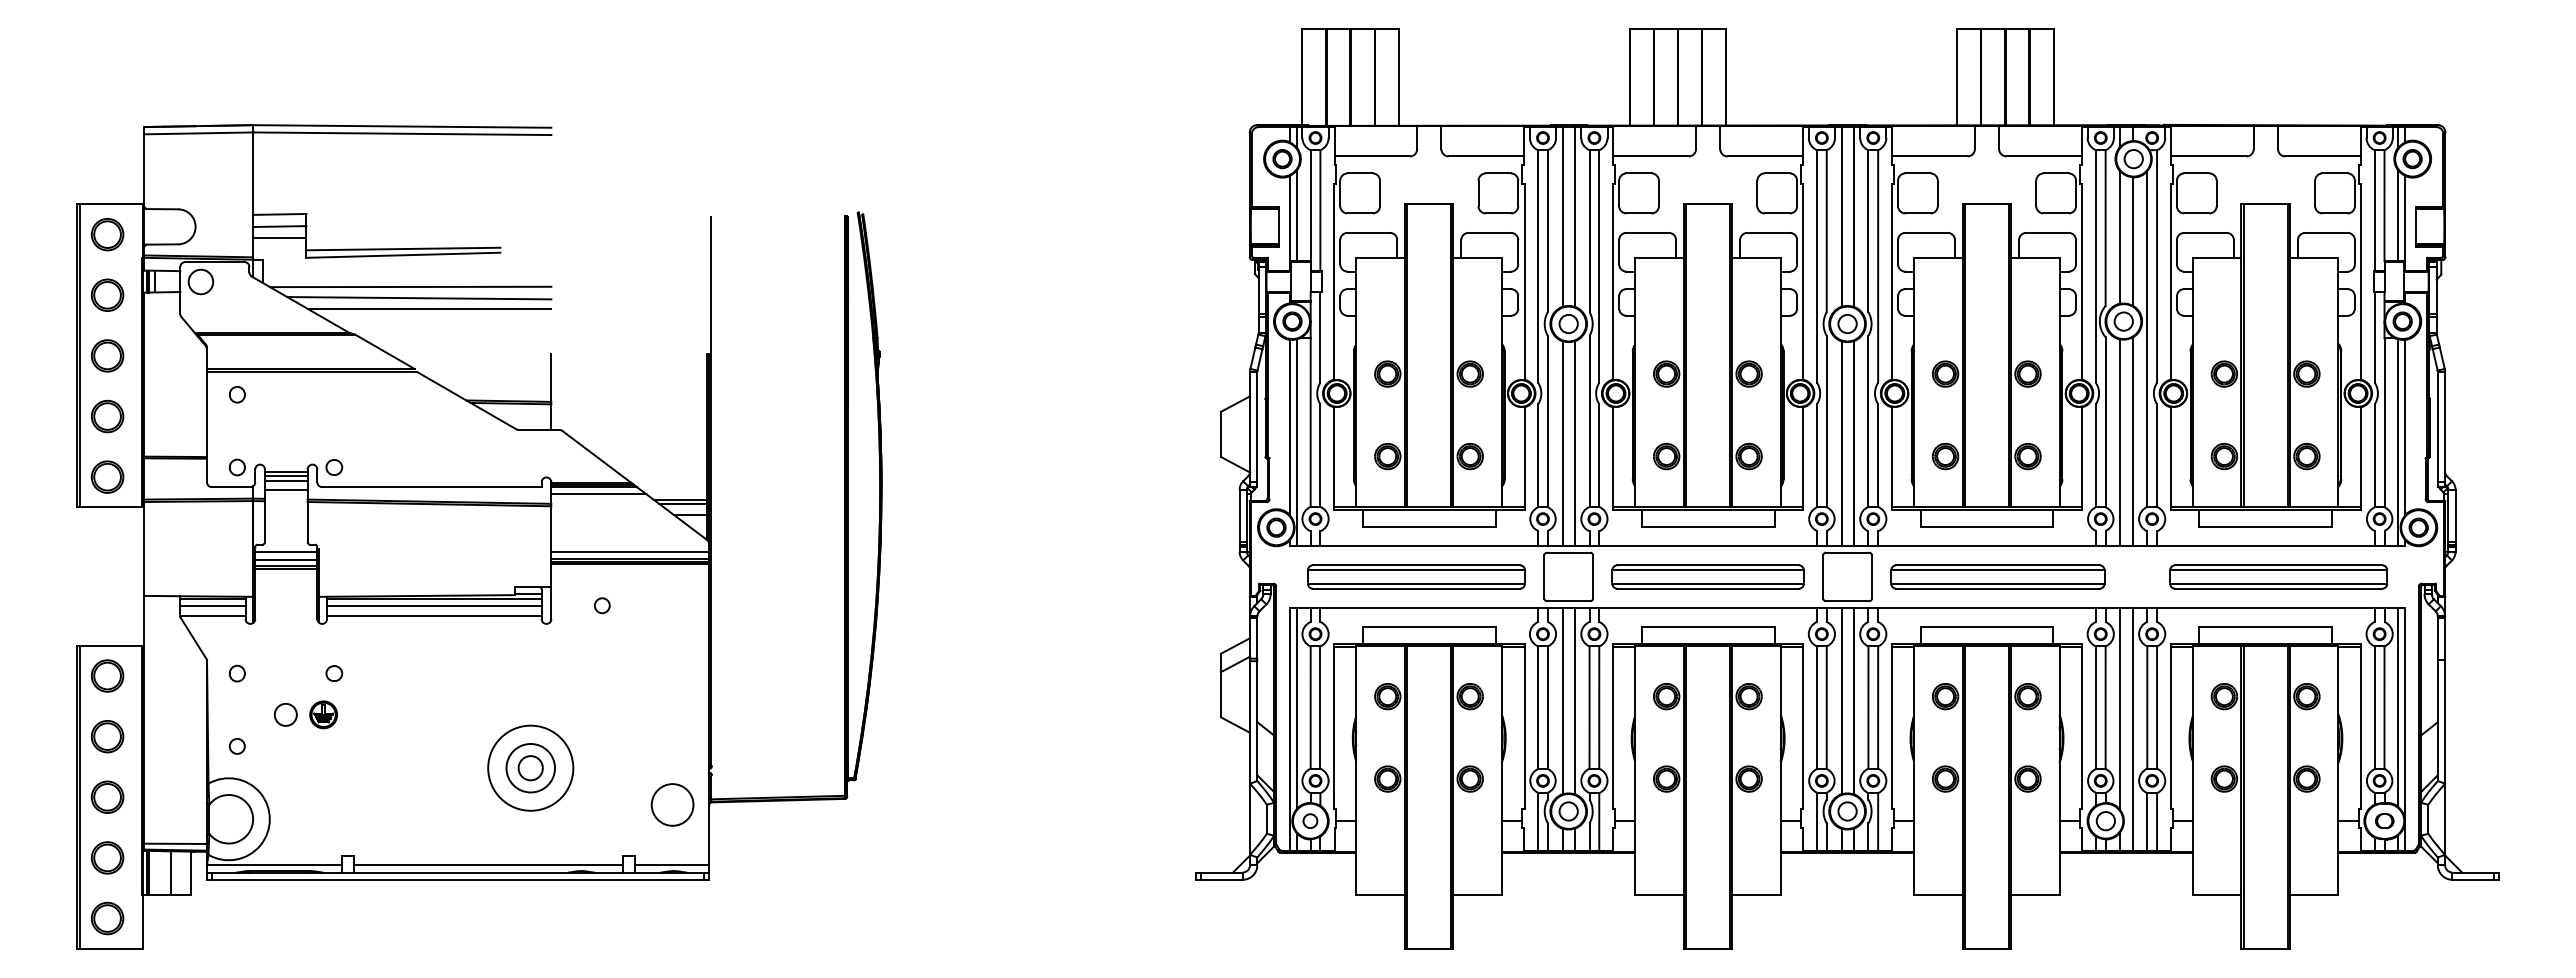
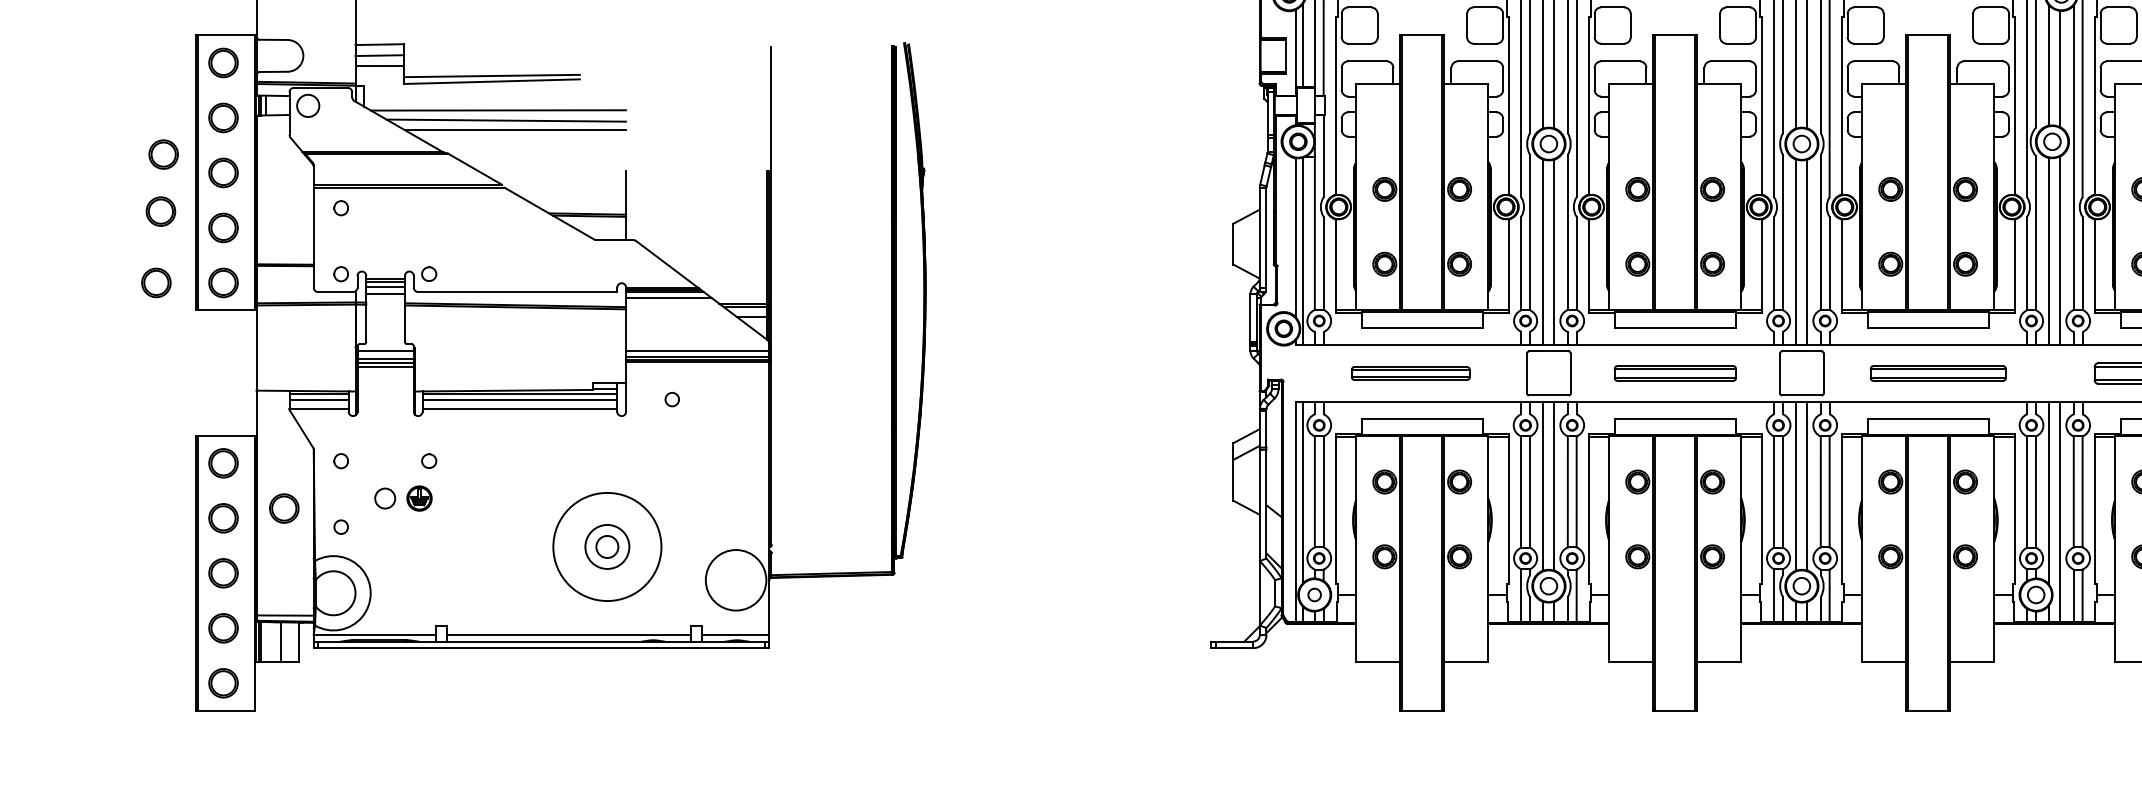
part: (41, 335) -> (163, 154), added
part: (38, 398) -> (160, 211), added
part: (33, 476) -> (156, 282), added
part: (1416, 576) -> (1410, 373), size x0.6
part: (1707, 576) -> (1674, 373), size x0.7
part: (1997, 576) -> (1937, 373), size x0.7
part: (174, 725) -> (284, 508), added
circle: (530, 767) -> (607, 546), size x1.4
circle: (672, 804) -> (735, 579), size x1.6

